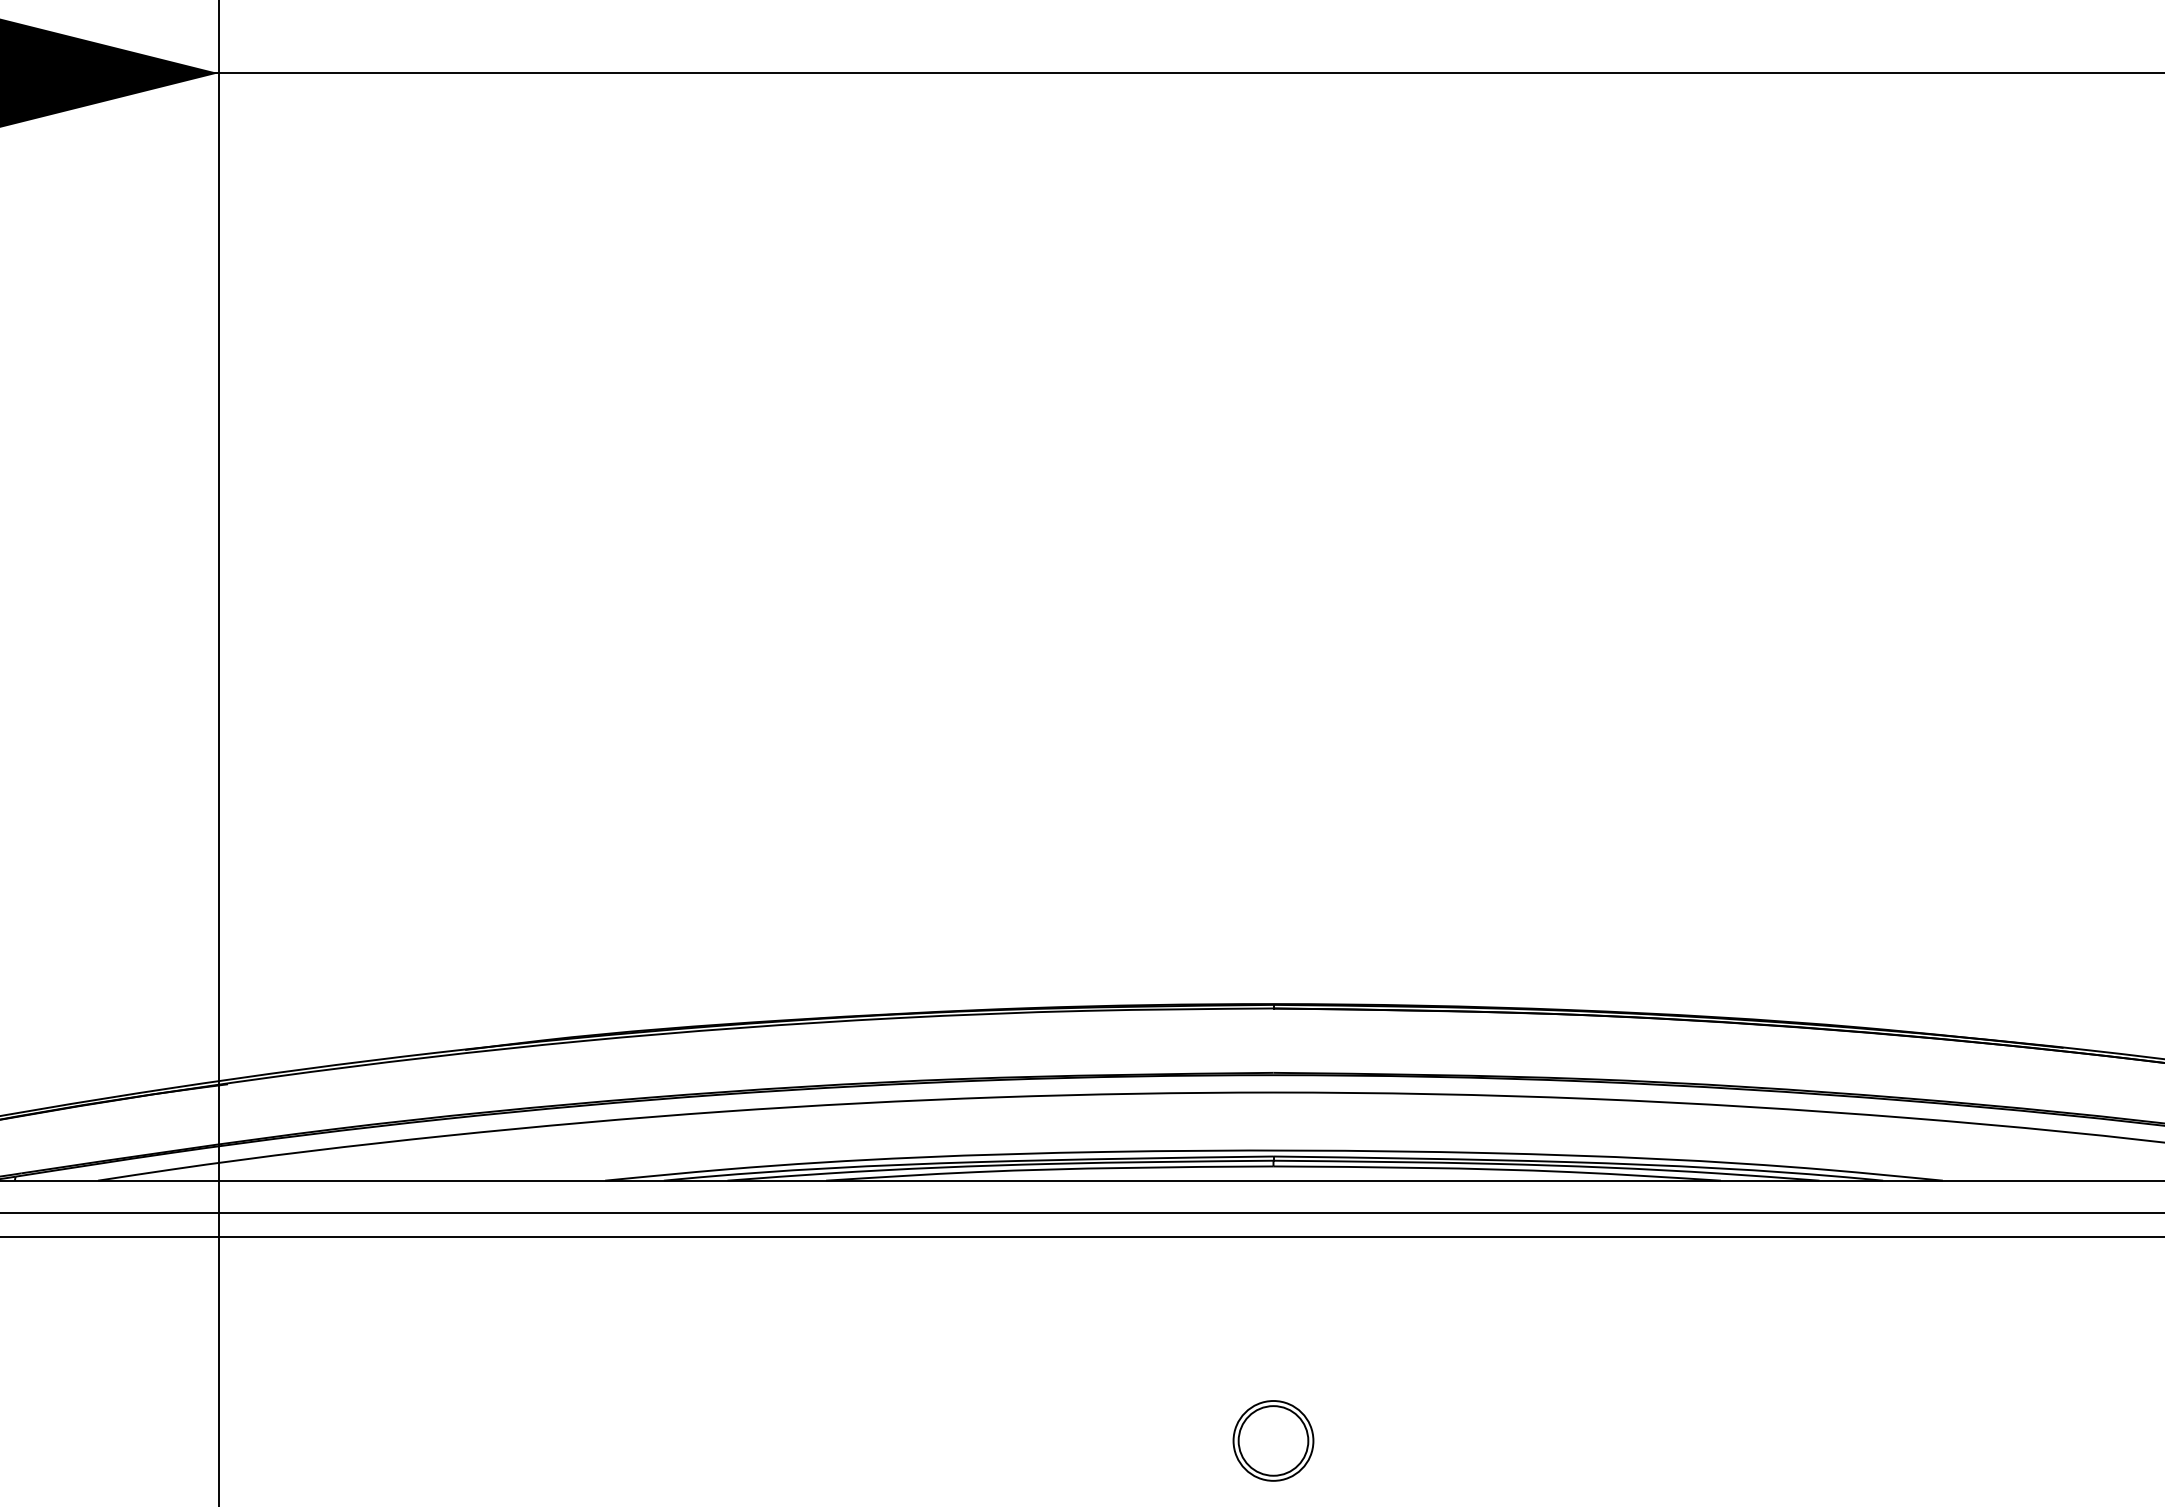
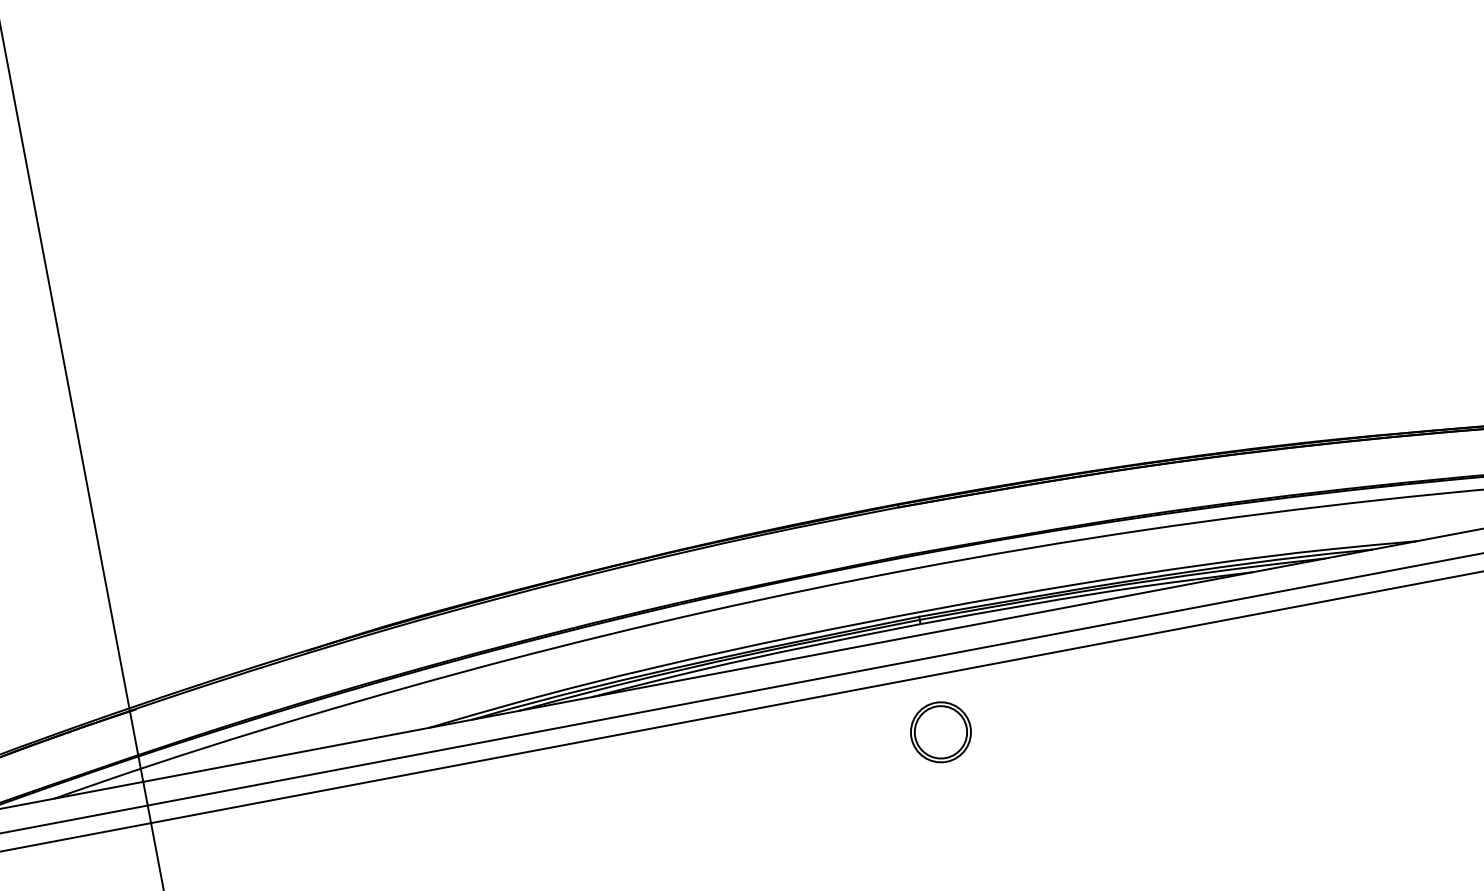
part: (1273, 1440) -> (940, 732), moved

